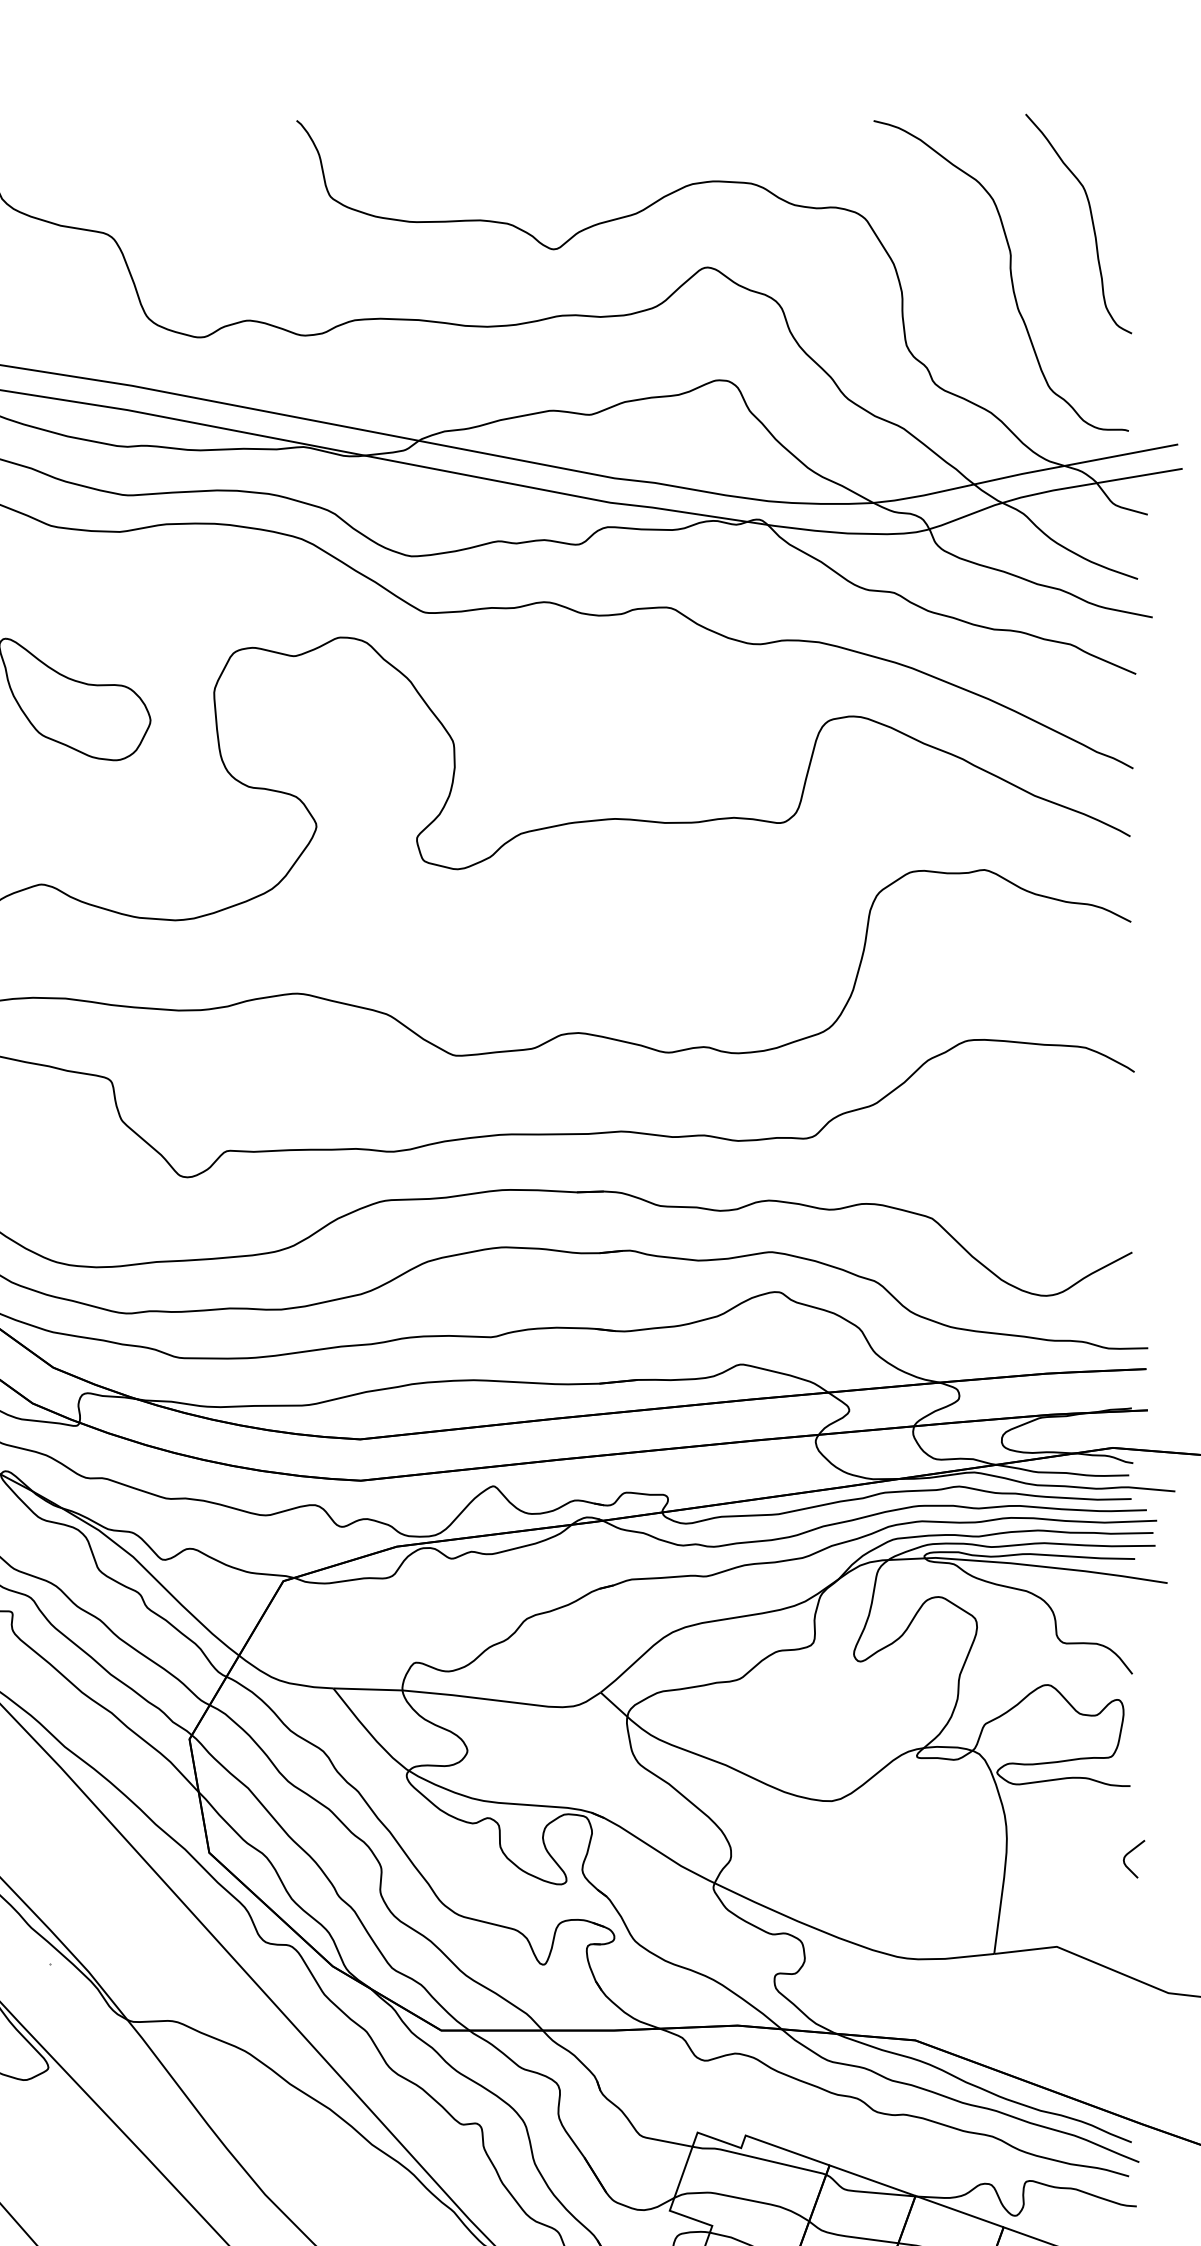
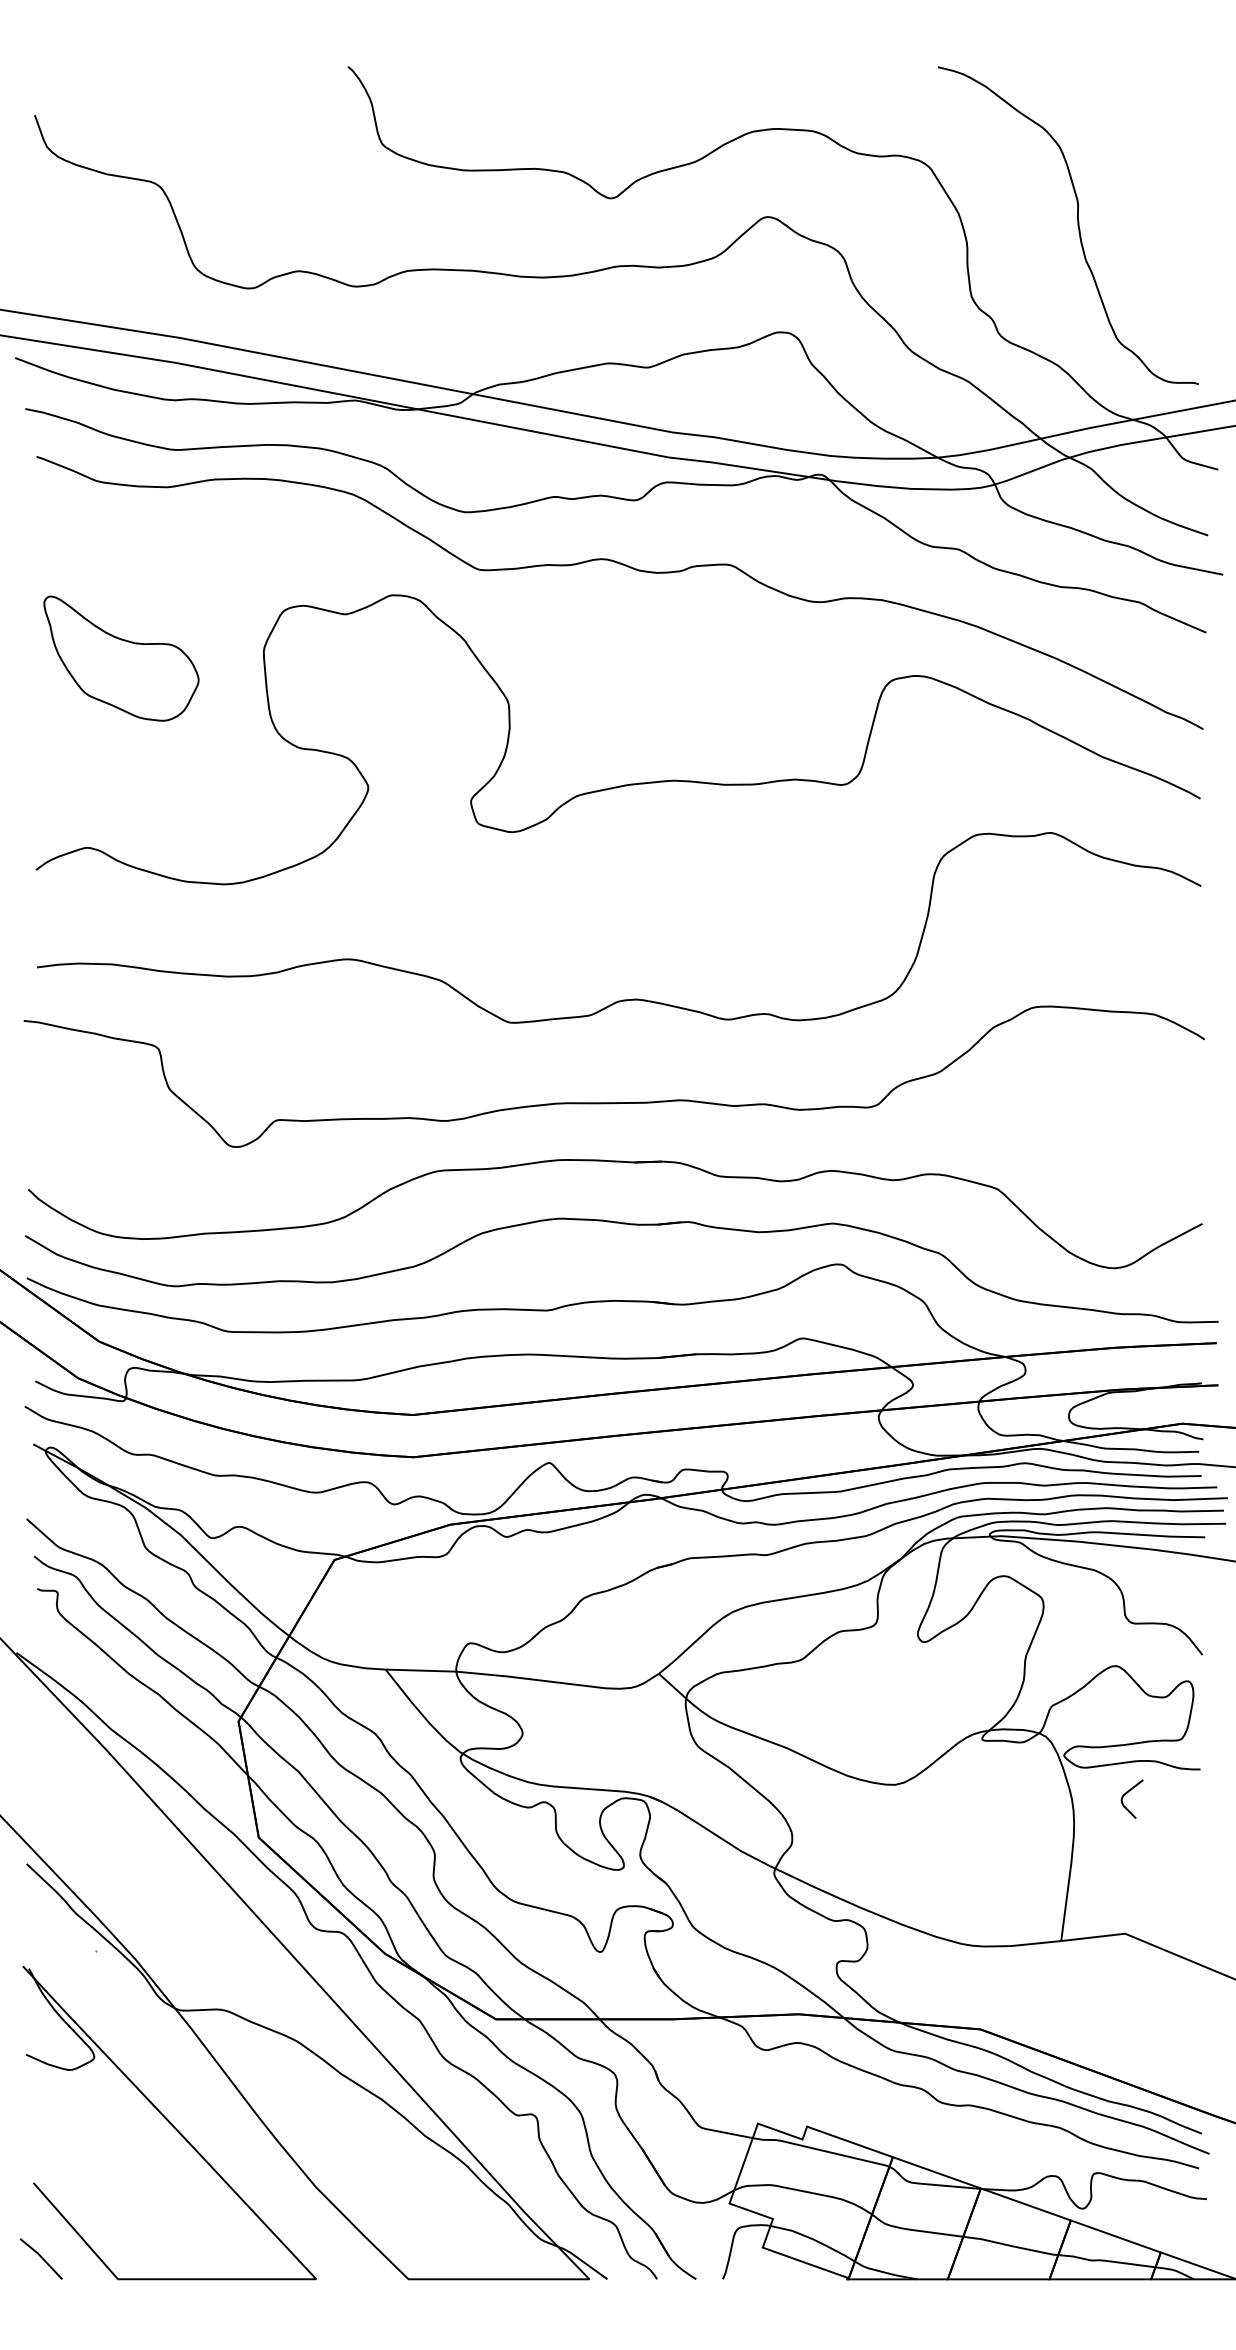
curve: (1091, 221) -> (1160, 169), removed
curve: (1129, 1853) -> (1127, 1793), moved

